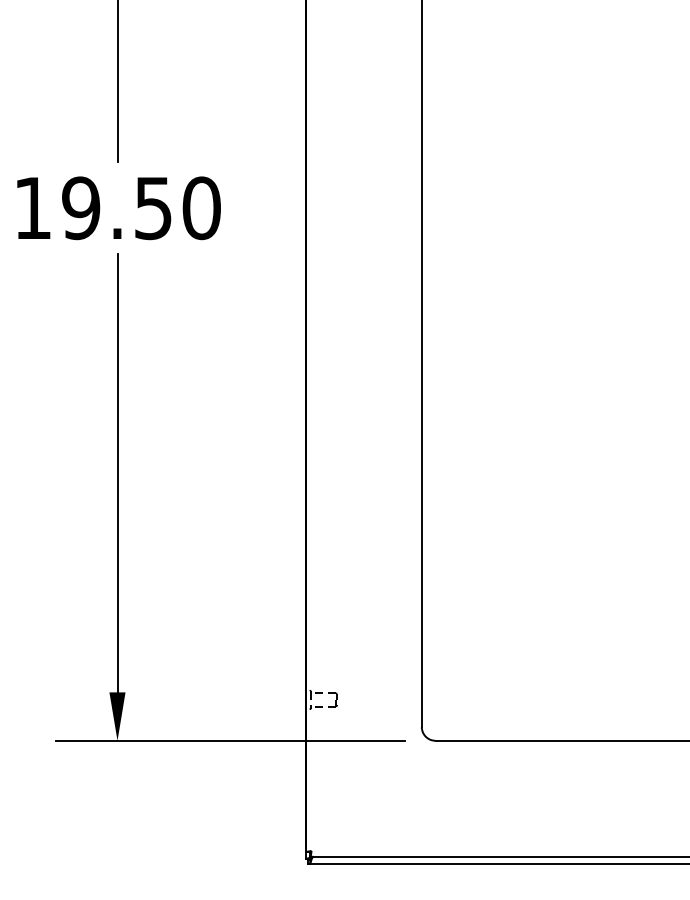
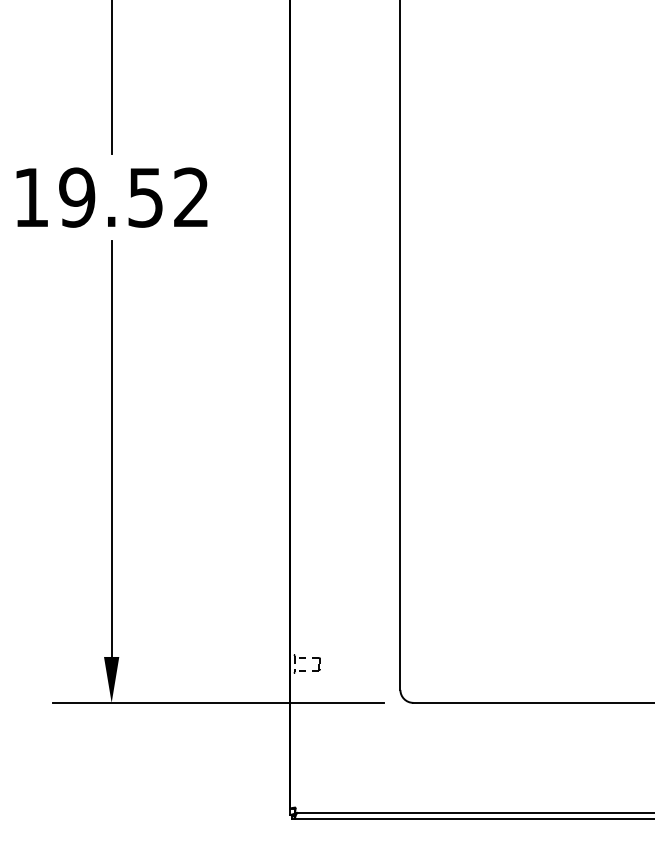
text: (201, 208) -> (191, 197), 19.50 -> 19.52

